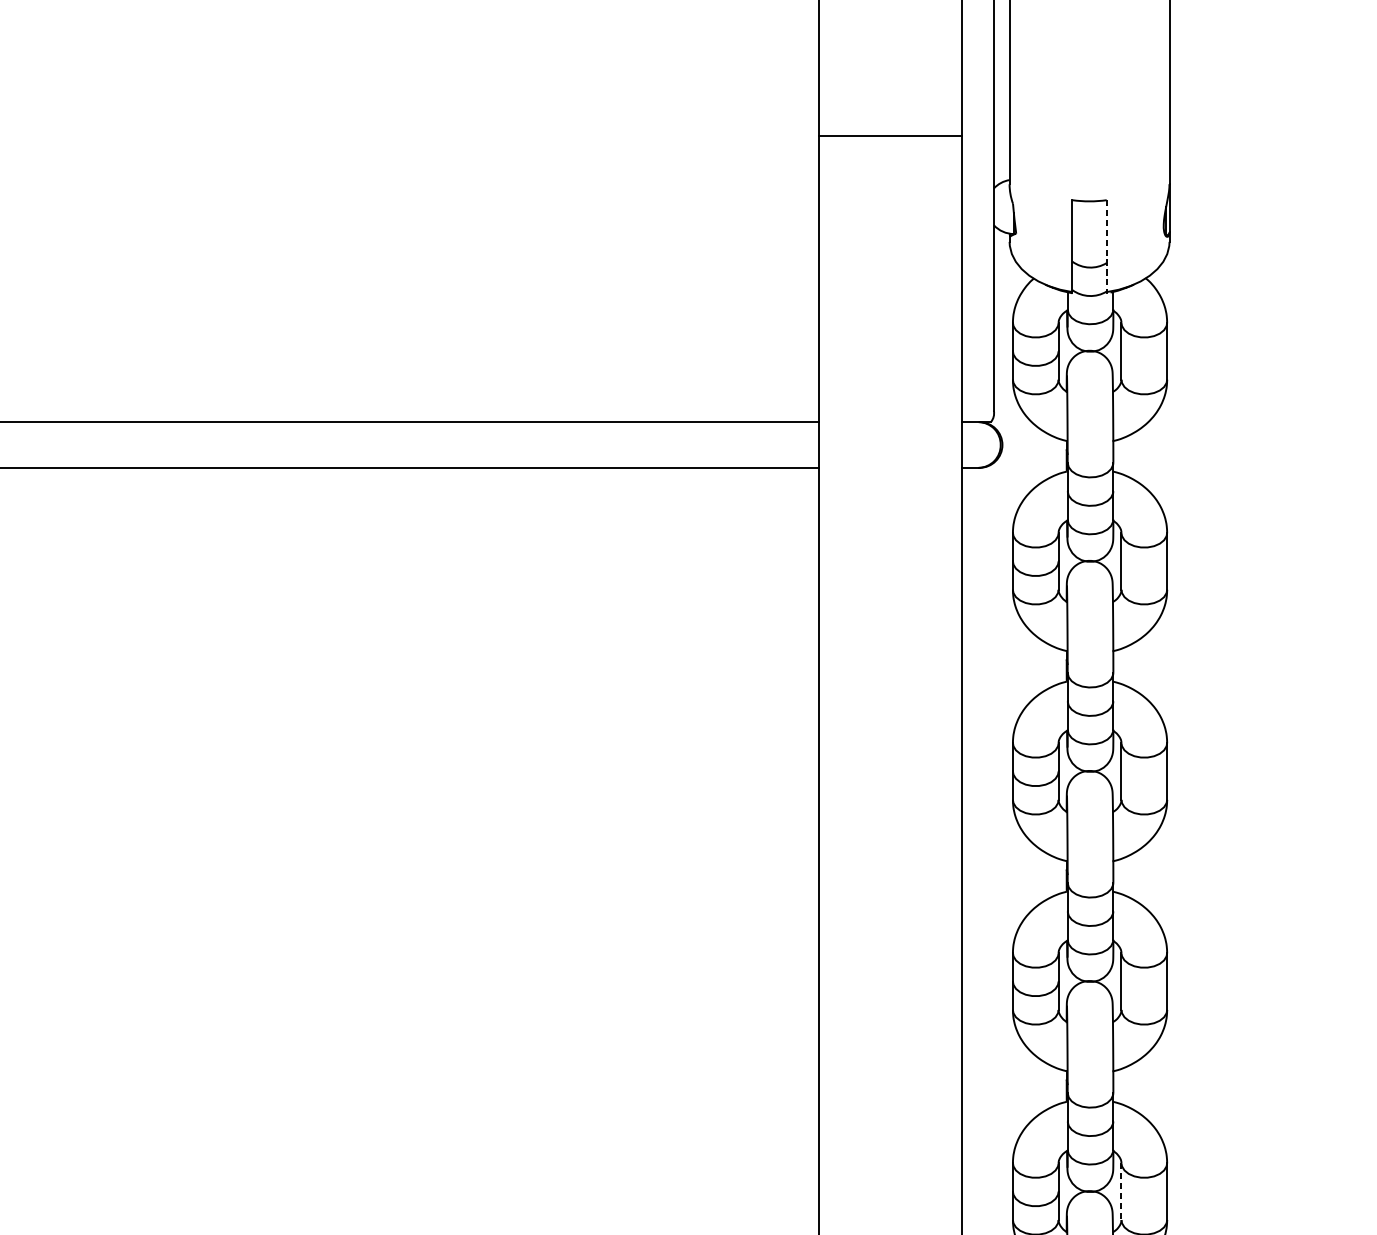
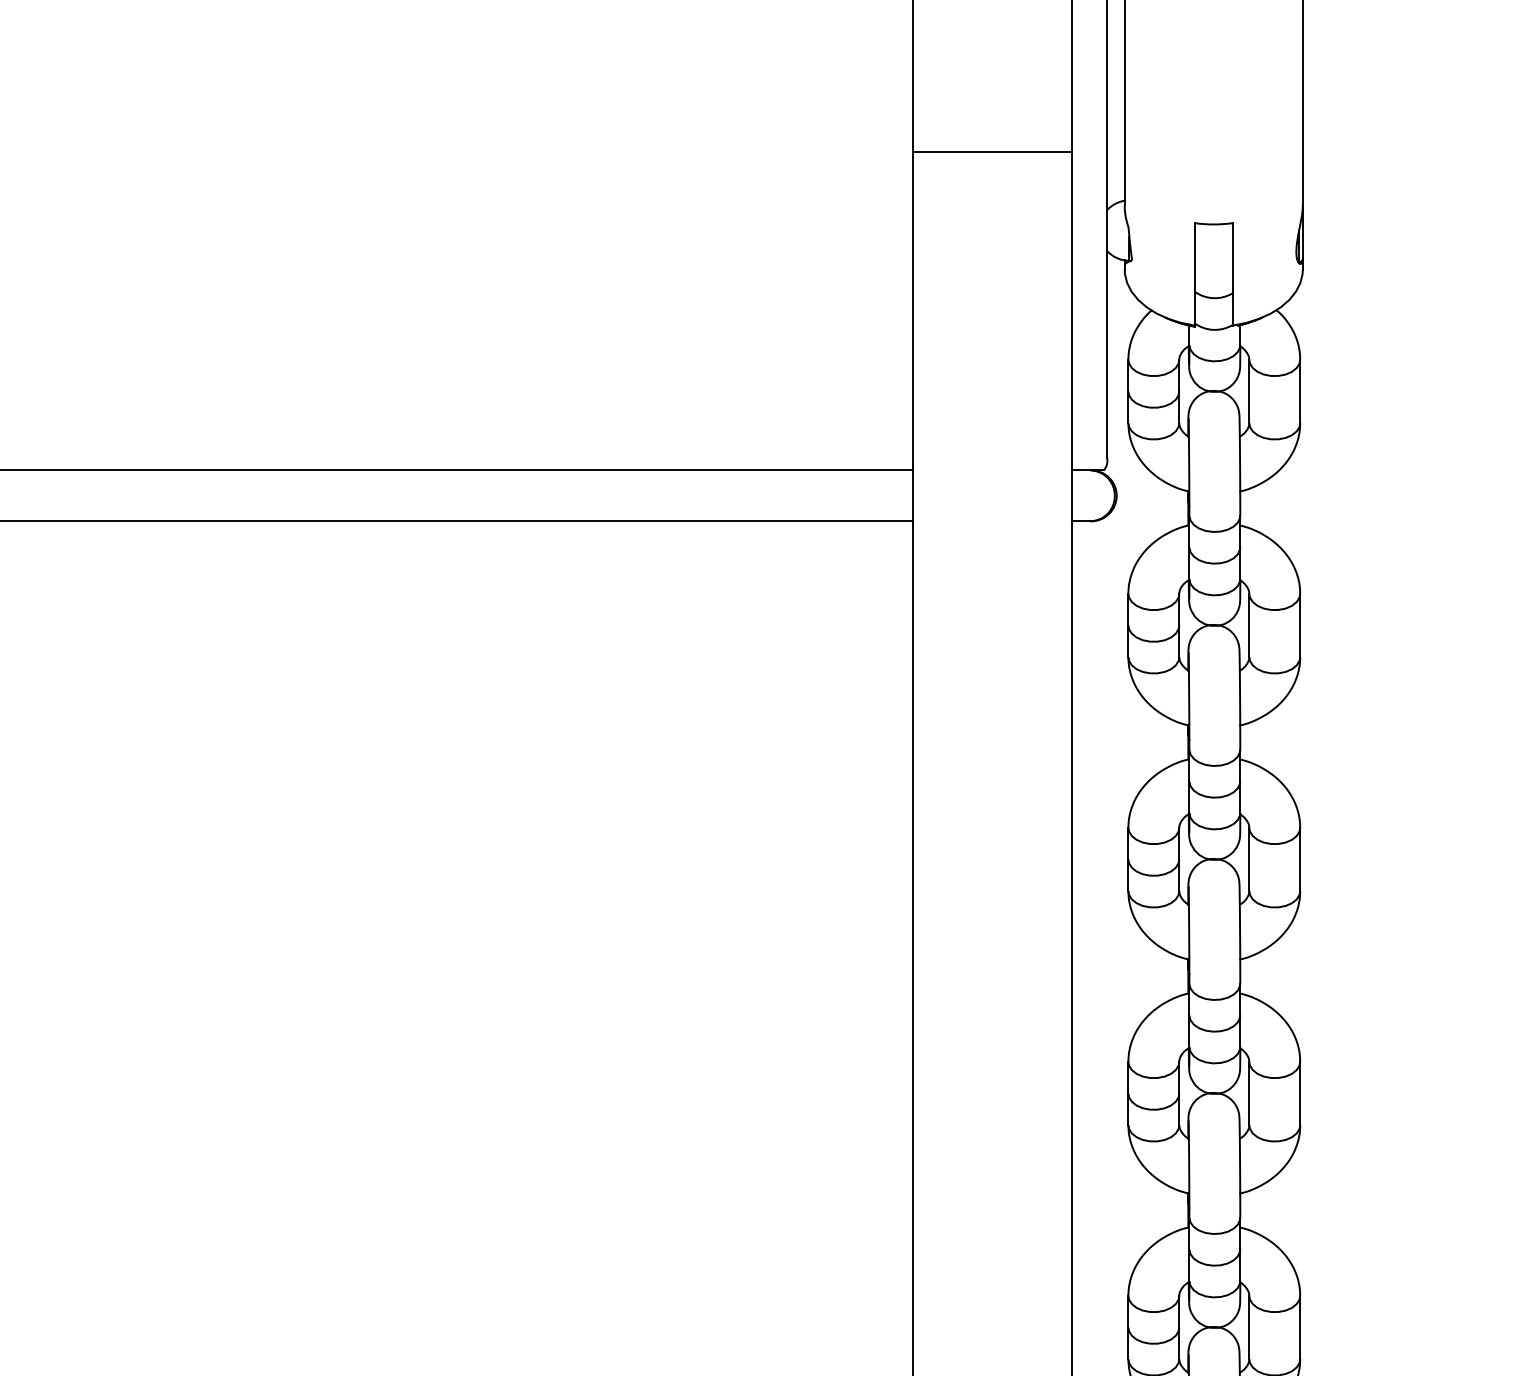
line: (1106, 246) -> (1232, 274), dashed -> solid
line: (1121, 1191) -> (1249, 1327), dashed -> solid

